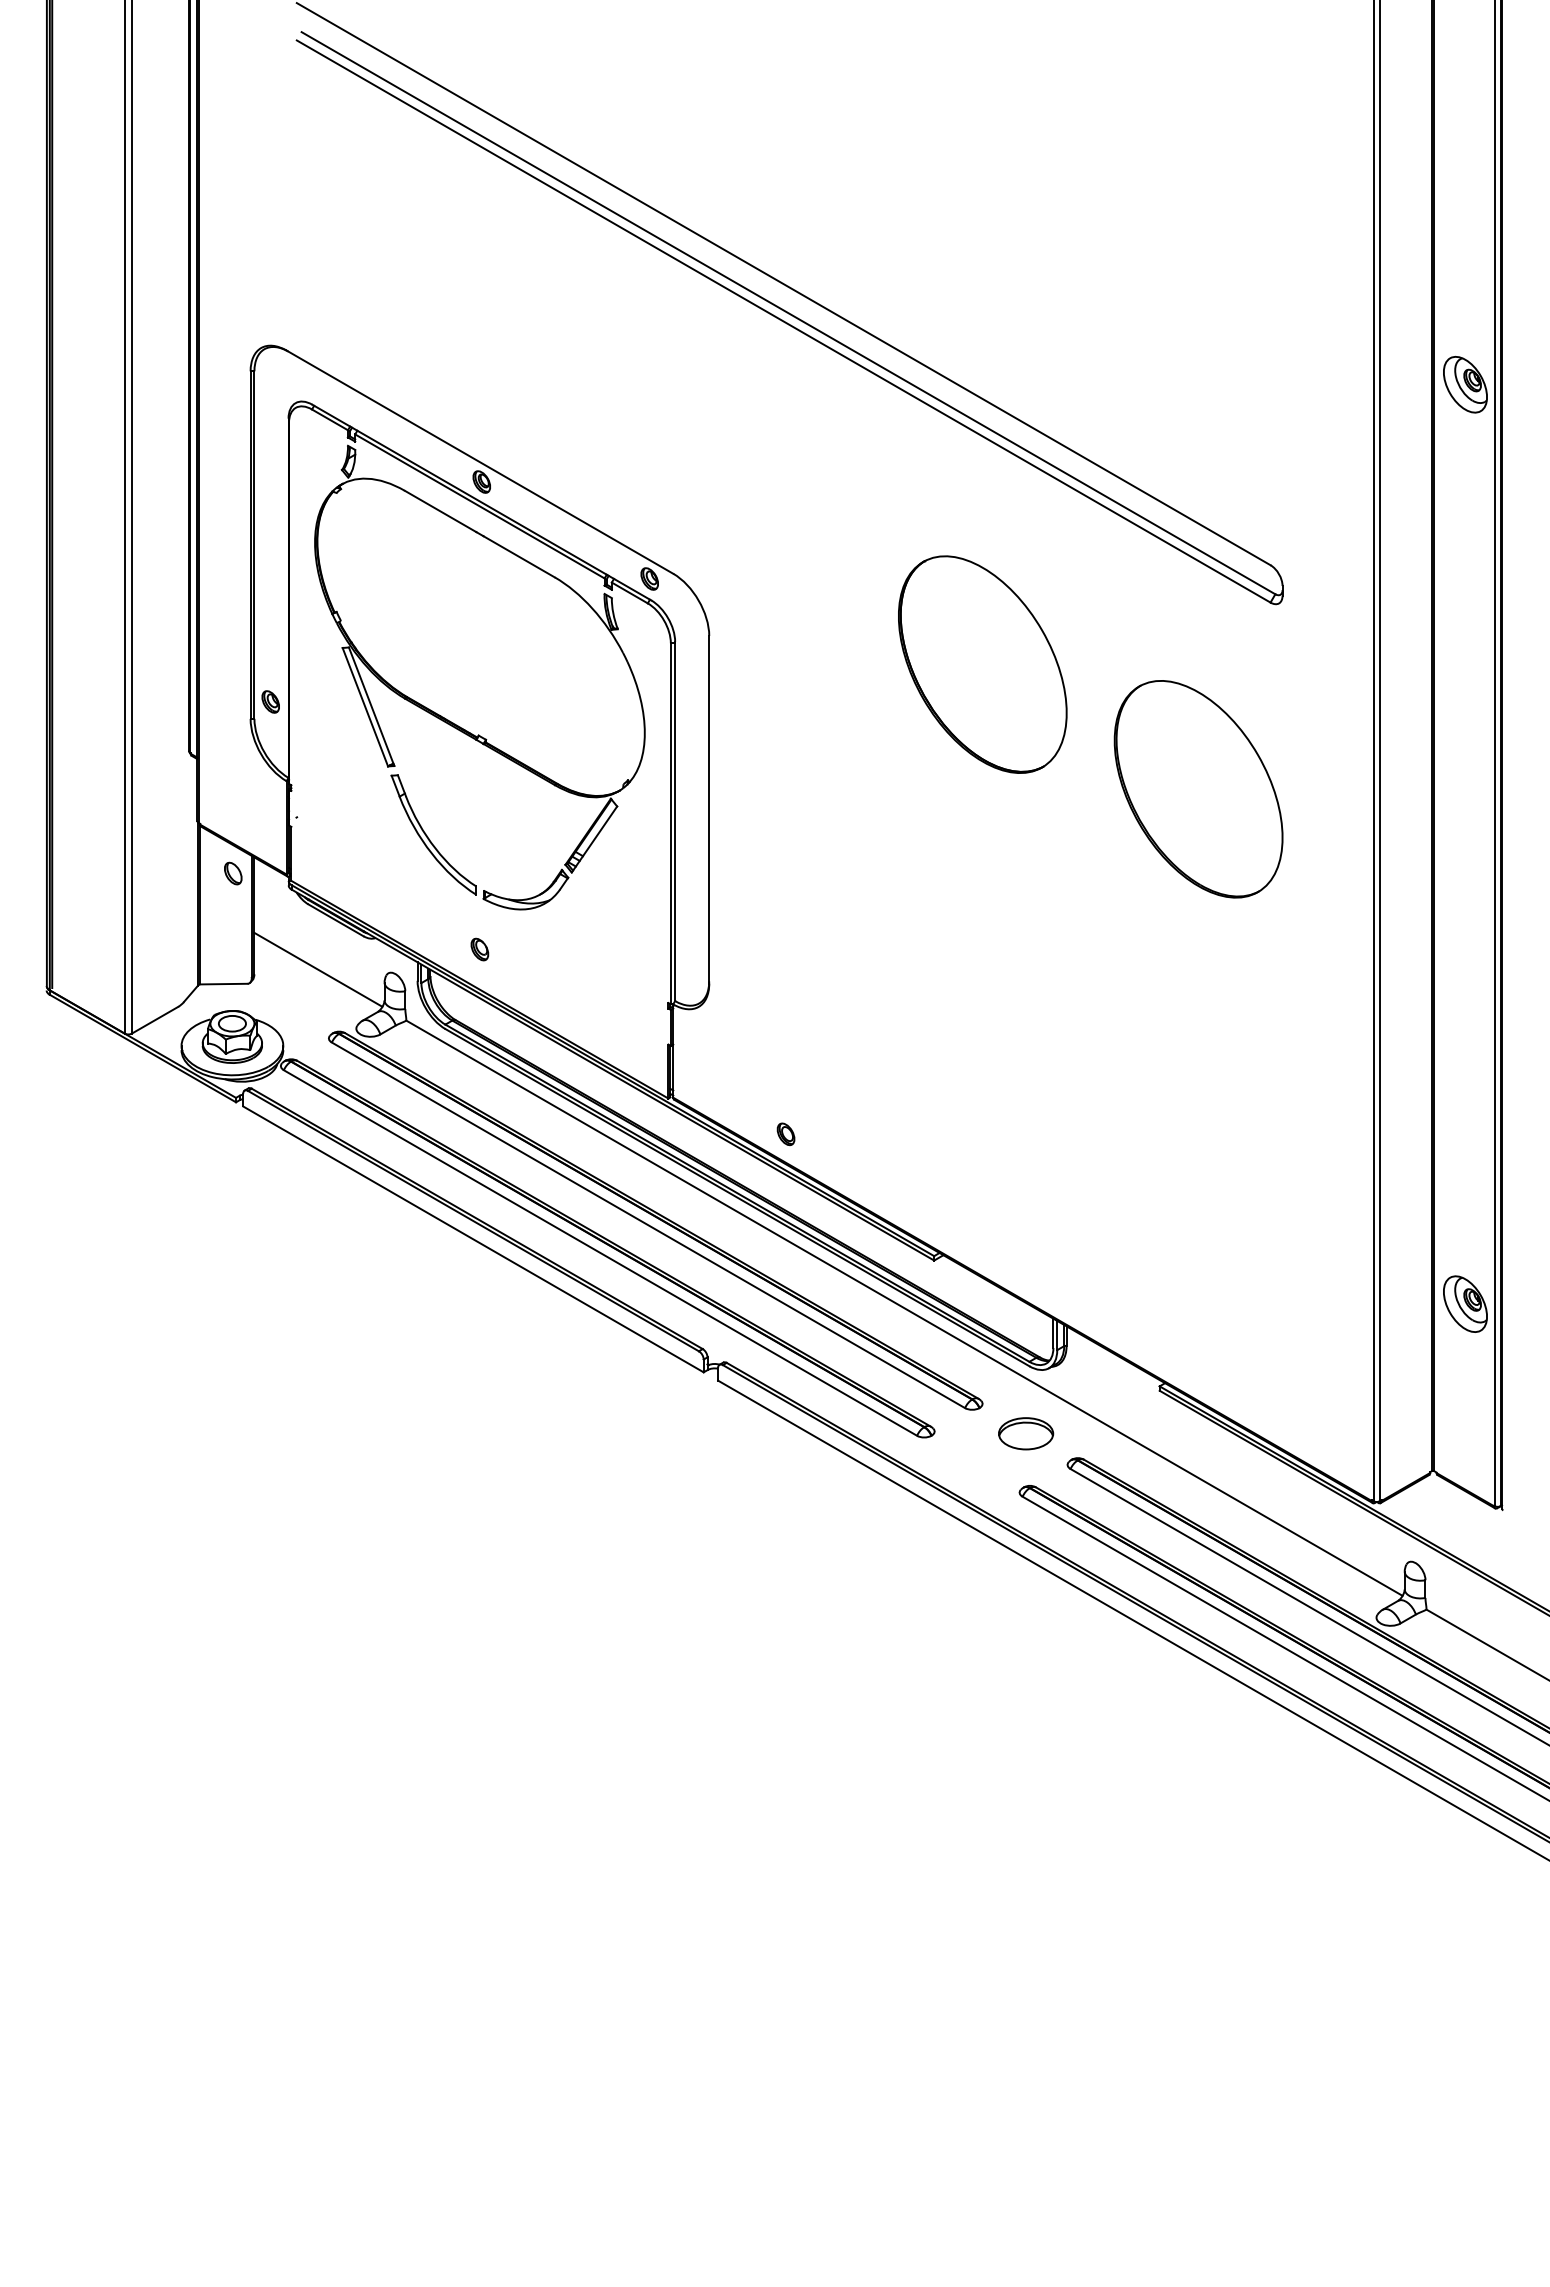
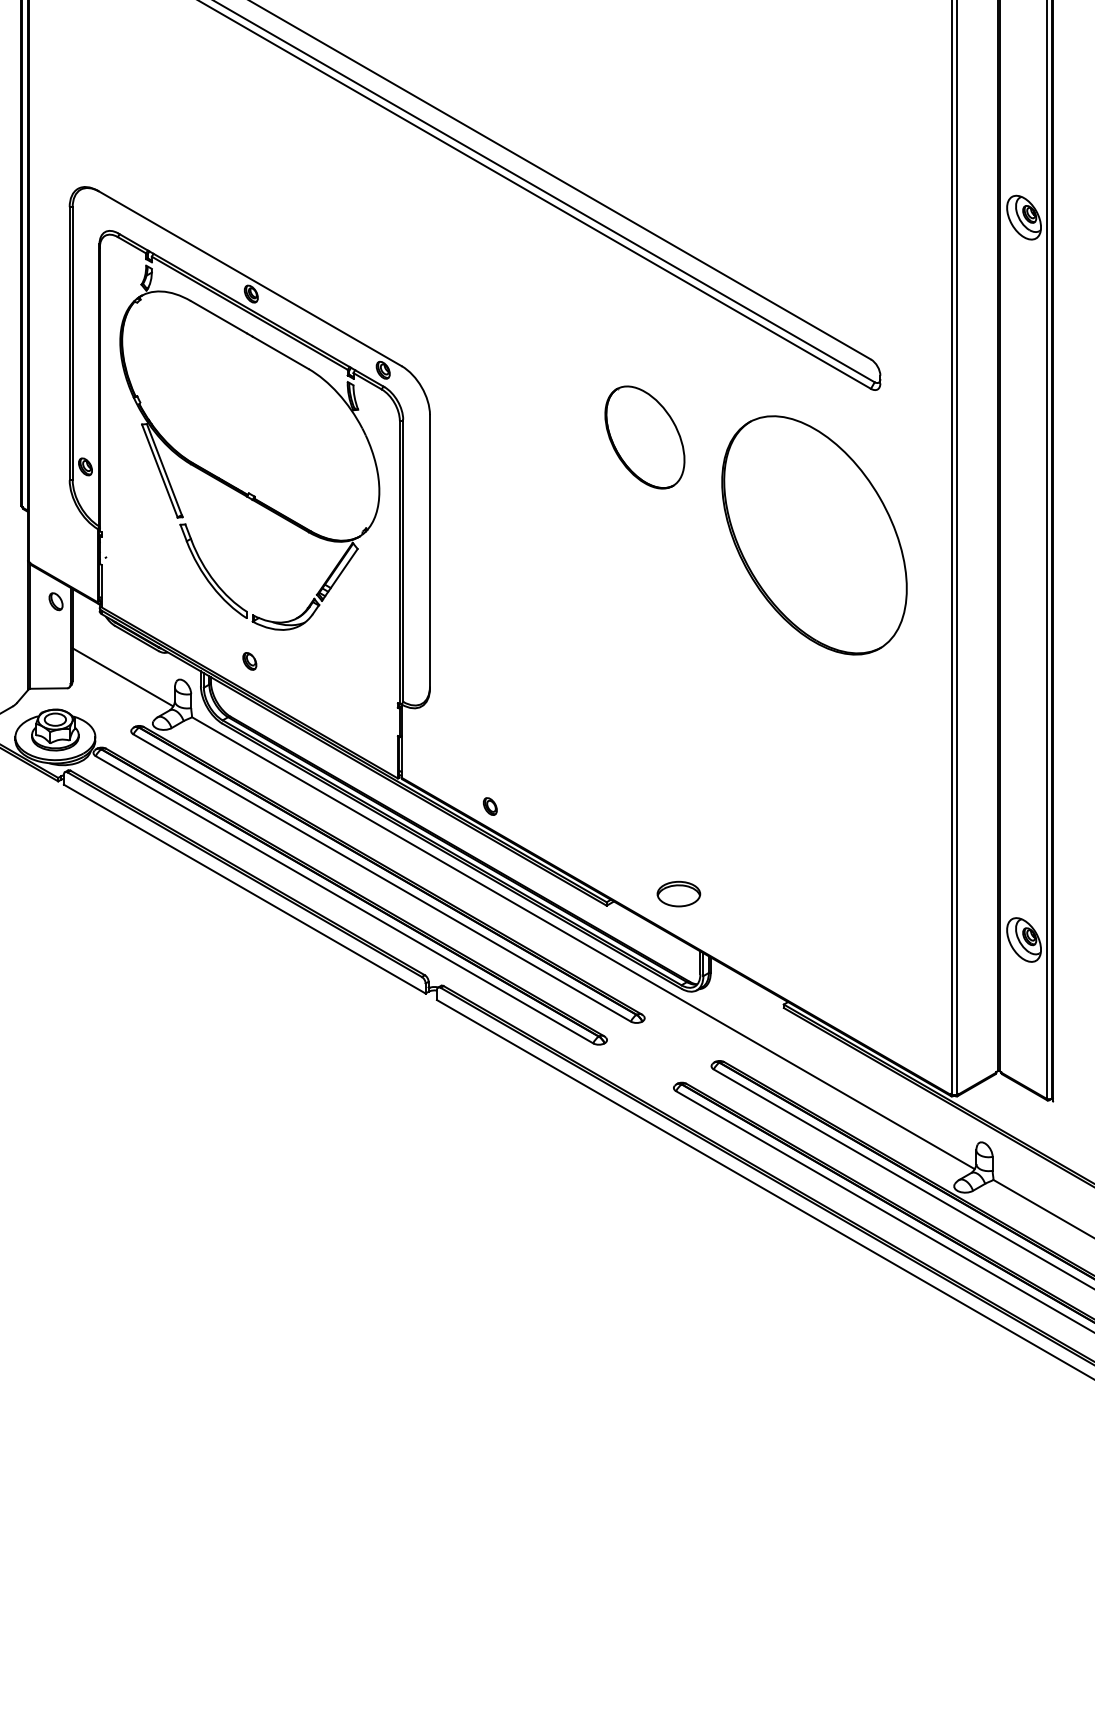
part: (982, 664) -> (644, 437), size x0.6
part: (1198, 789) -> (814, 535), size x1.4
part: (1026, 1433) -> (679, 893), moved

